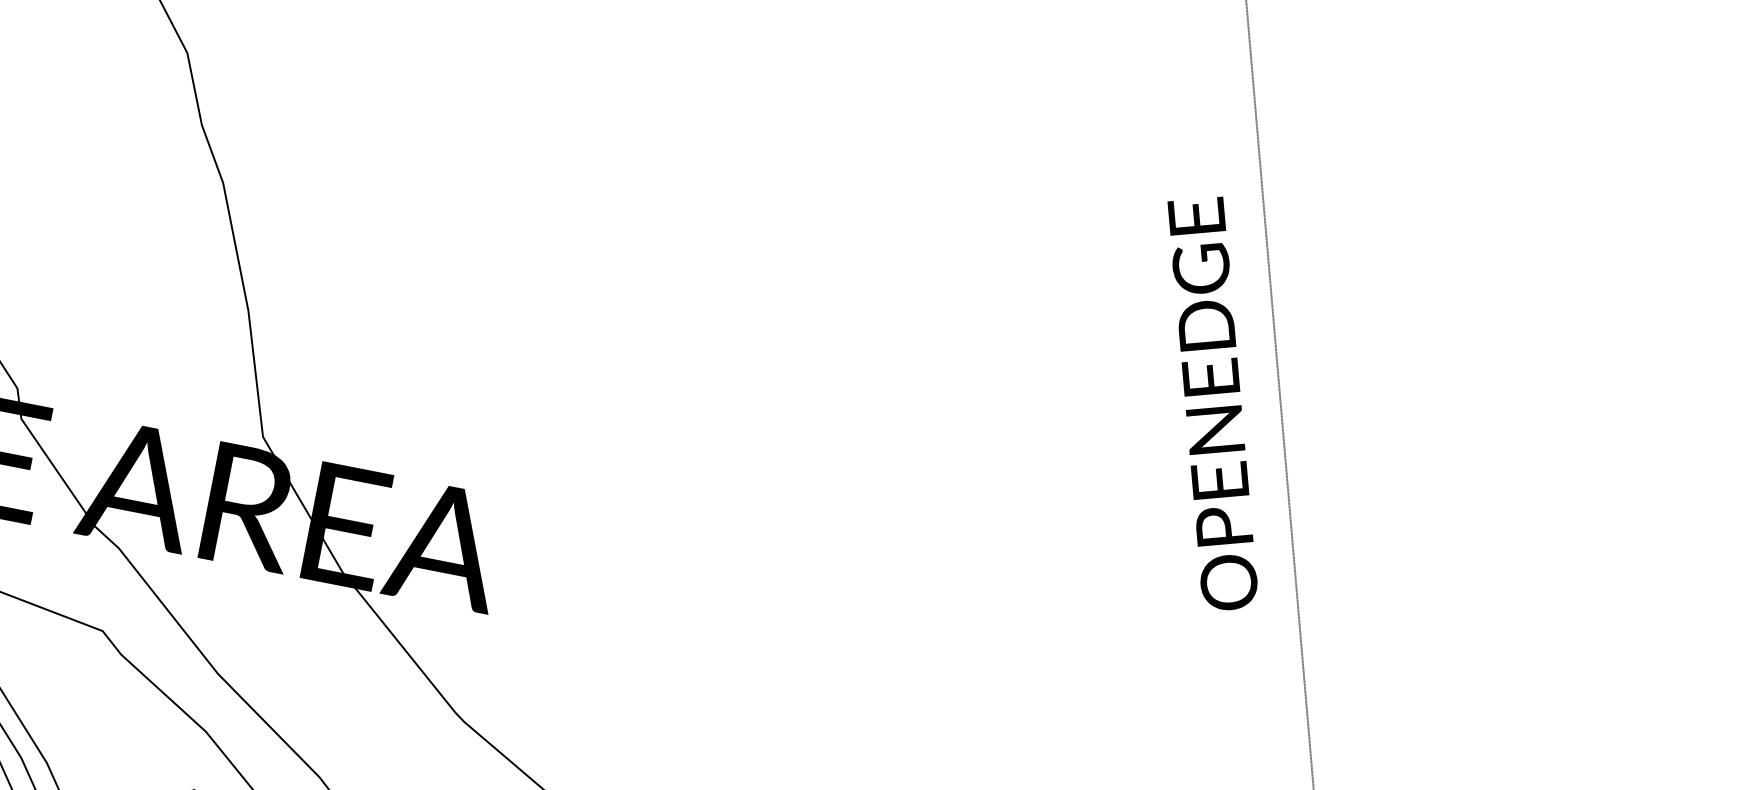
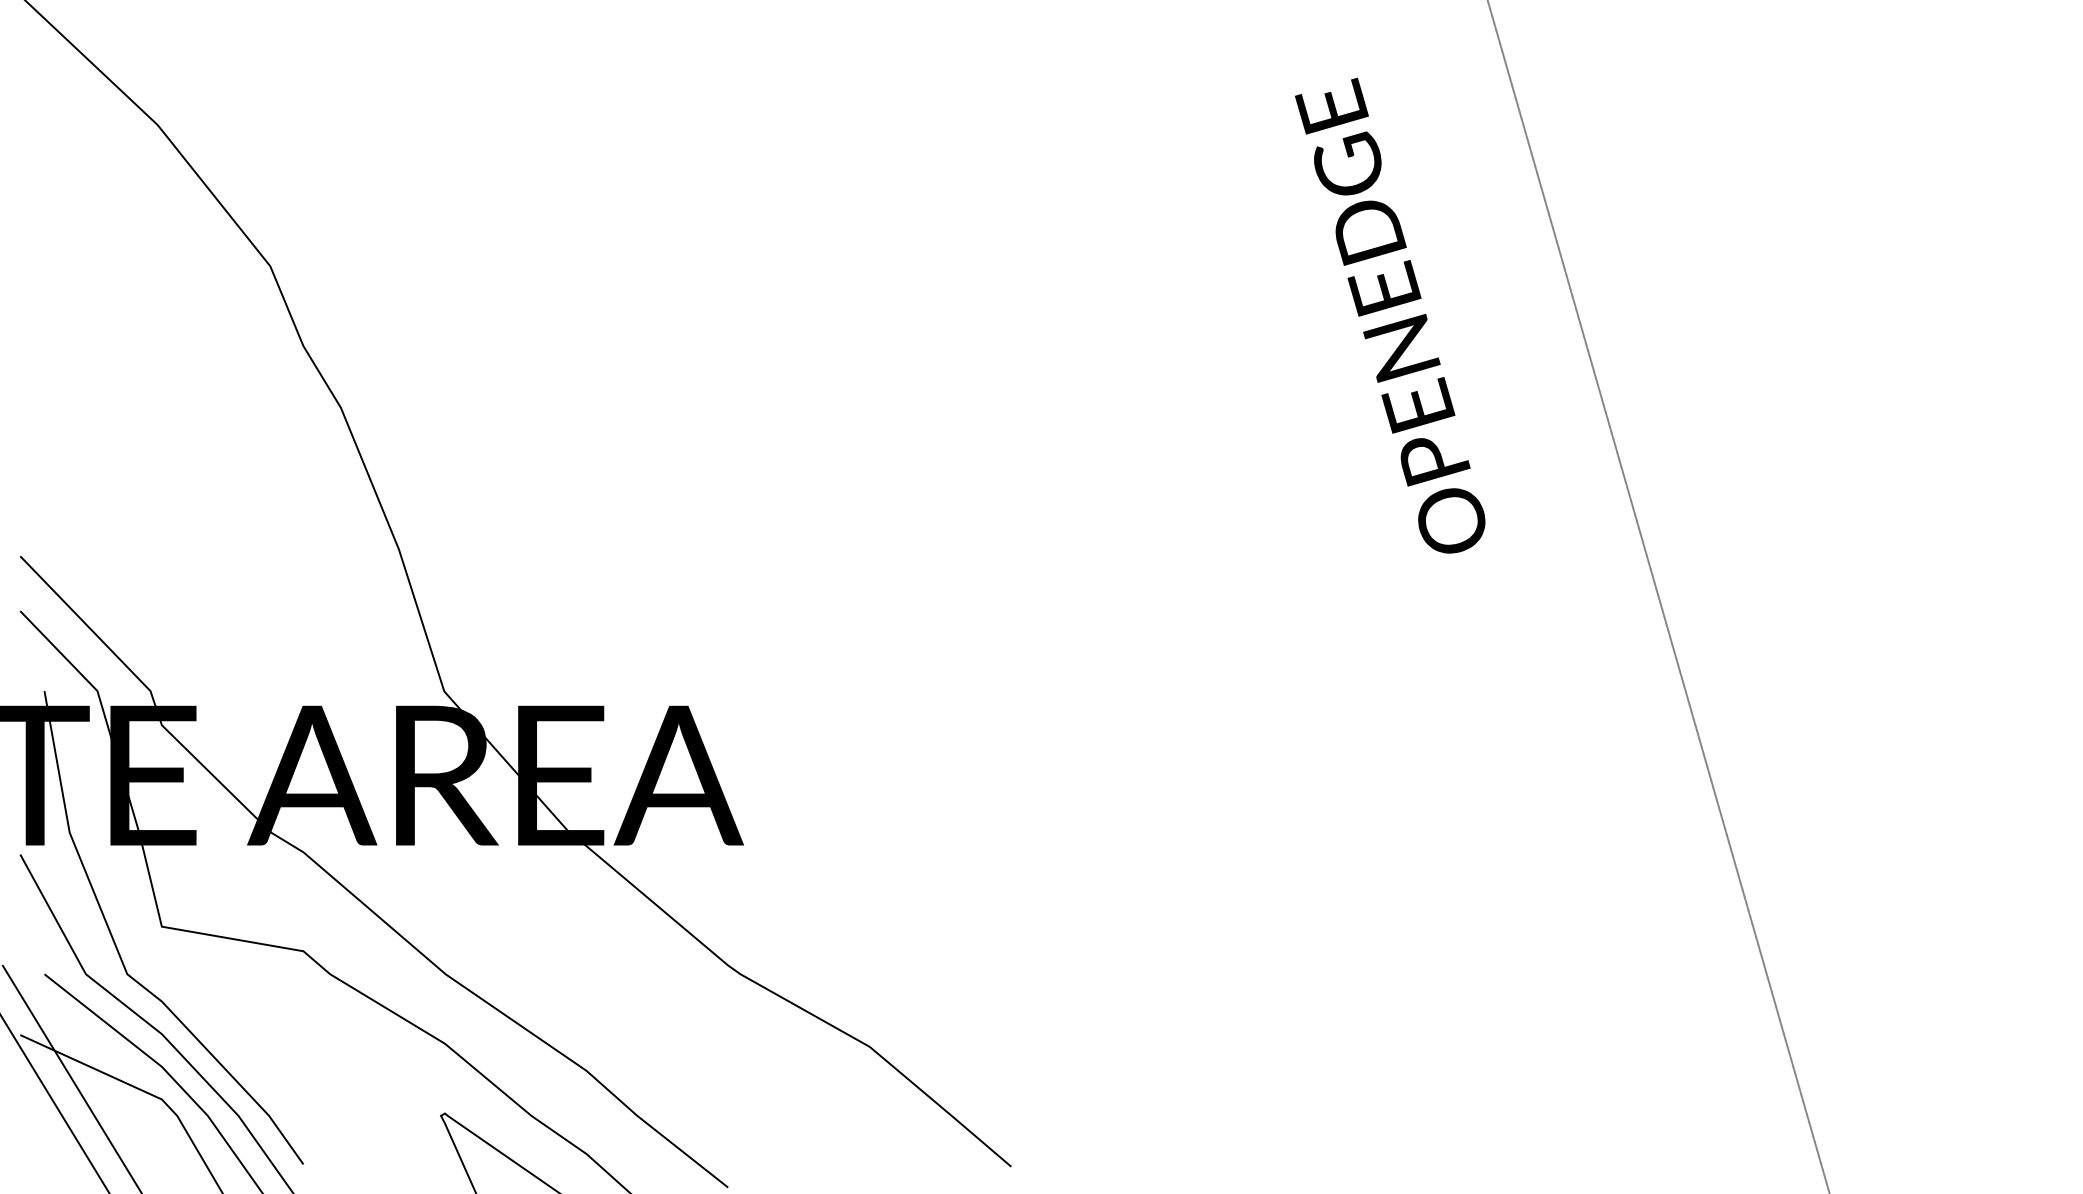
text: (1211, 400) -> (1390, 315), moved

